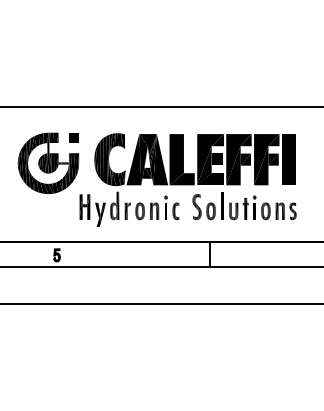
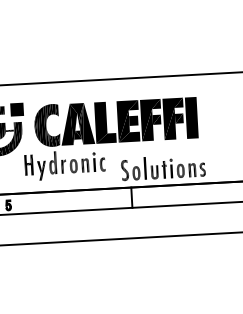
part: (73, 137) -> (16, 109), size x1.6
part: (244, 206) -> (163, 167), moved

